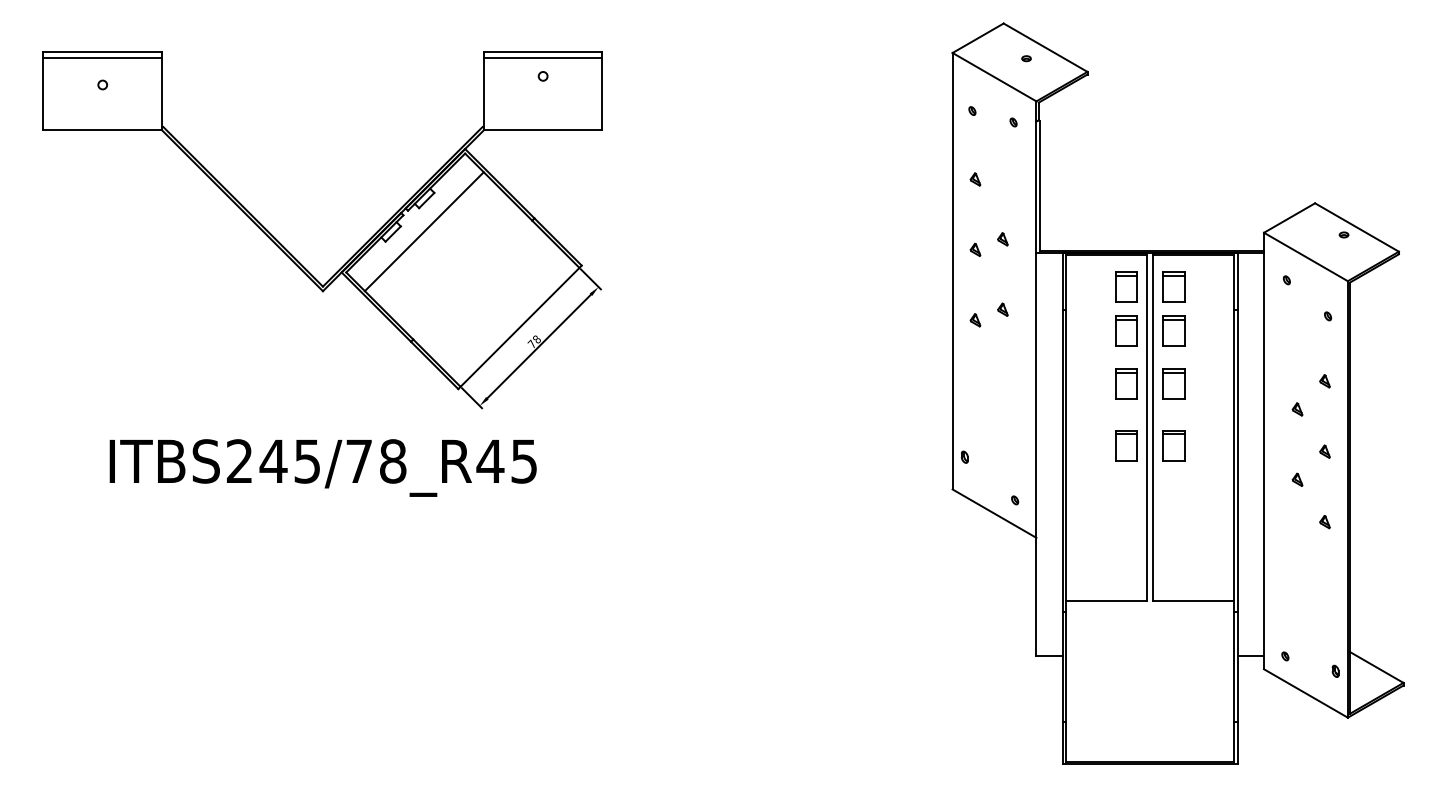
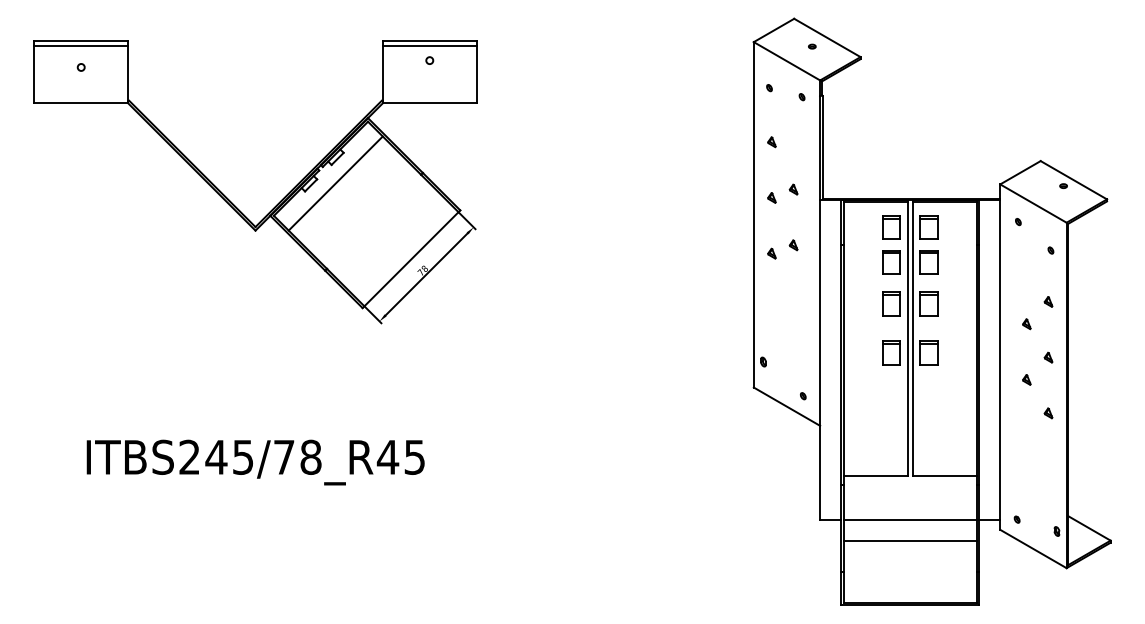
text: (322, 467) -> (255, 462), moved
line: (1149, 656) -> (909, 519), added
line: (1149, 683) -> (909, 541), added

